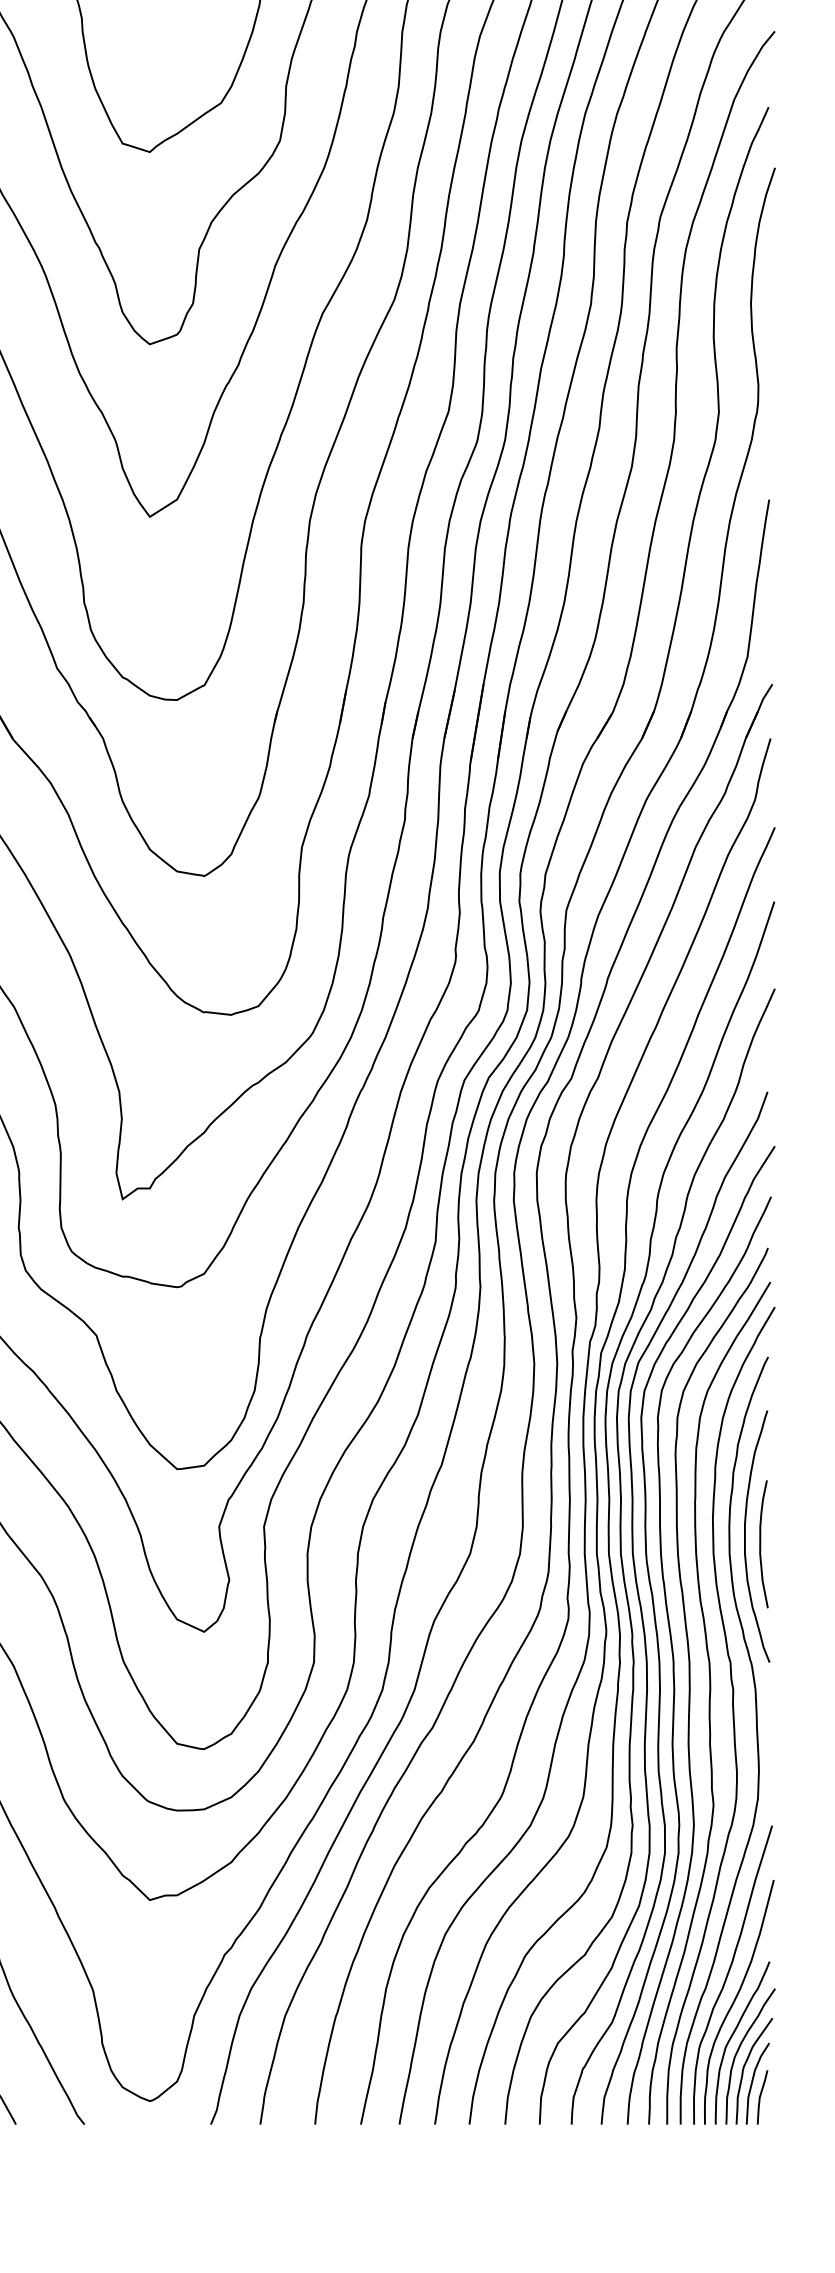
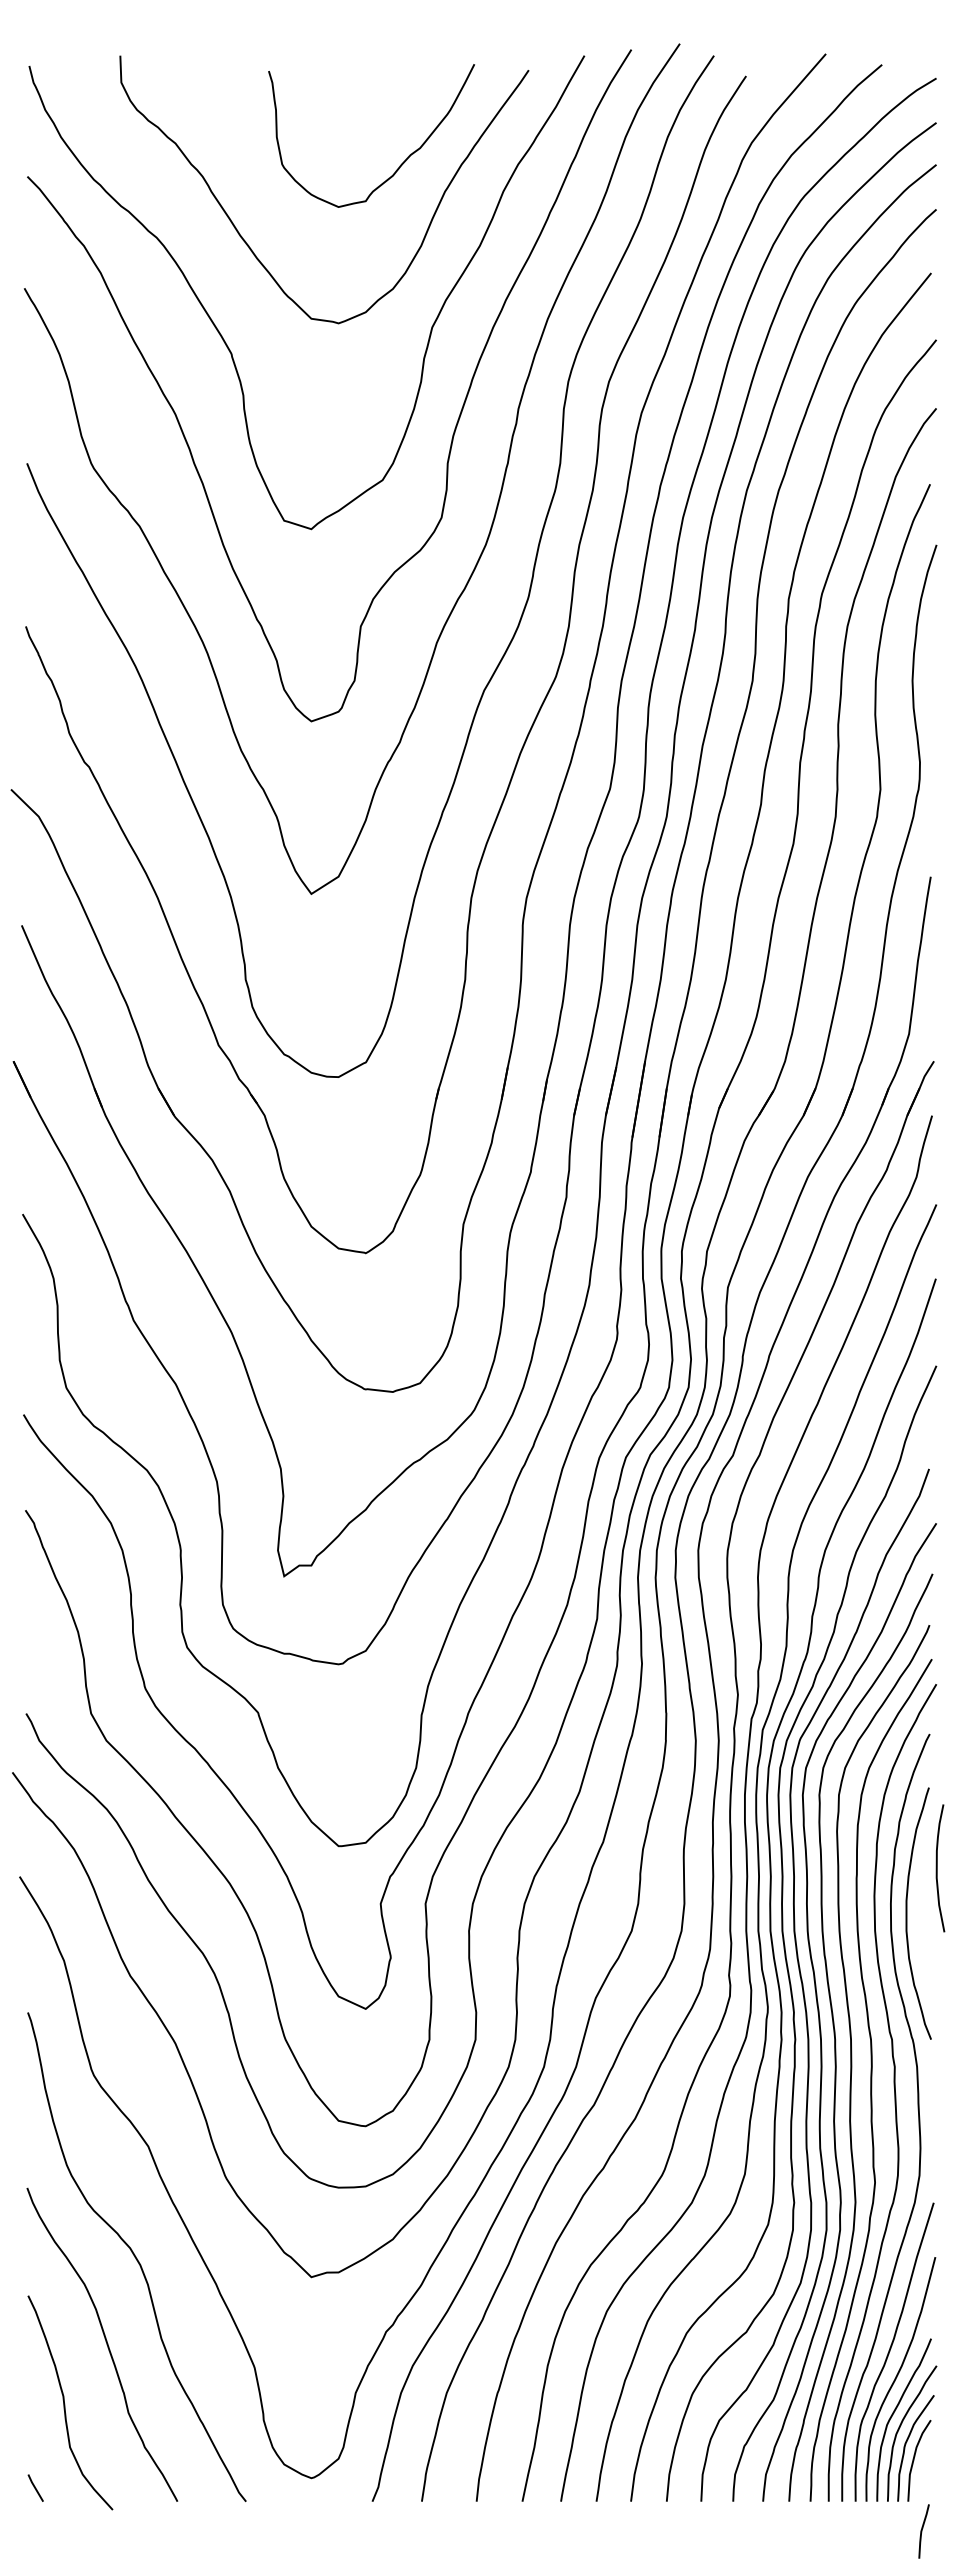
curve: (760, 1544) -> (937, 1868), moved
line: (760, 2097) -> (922, 2531), moved

